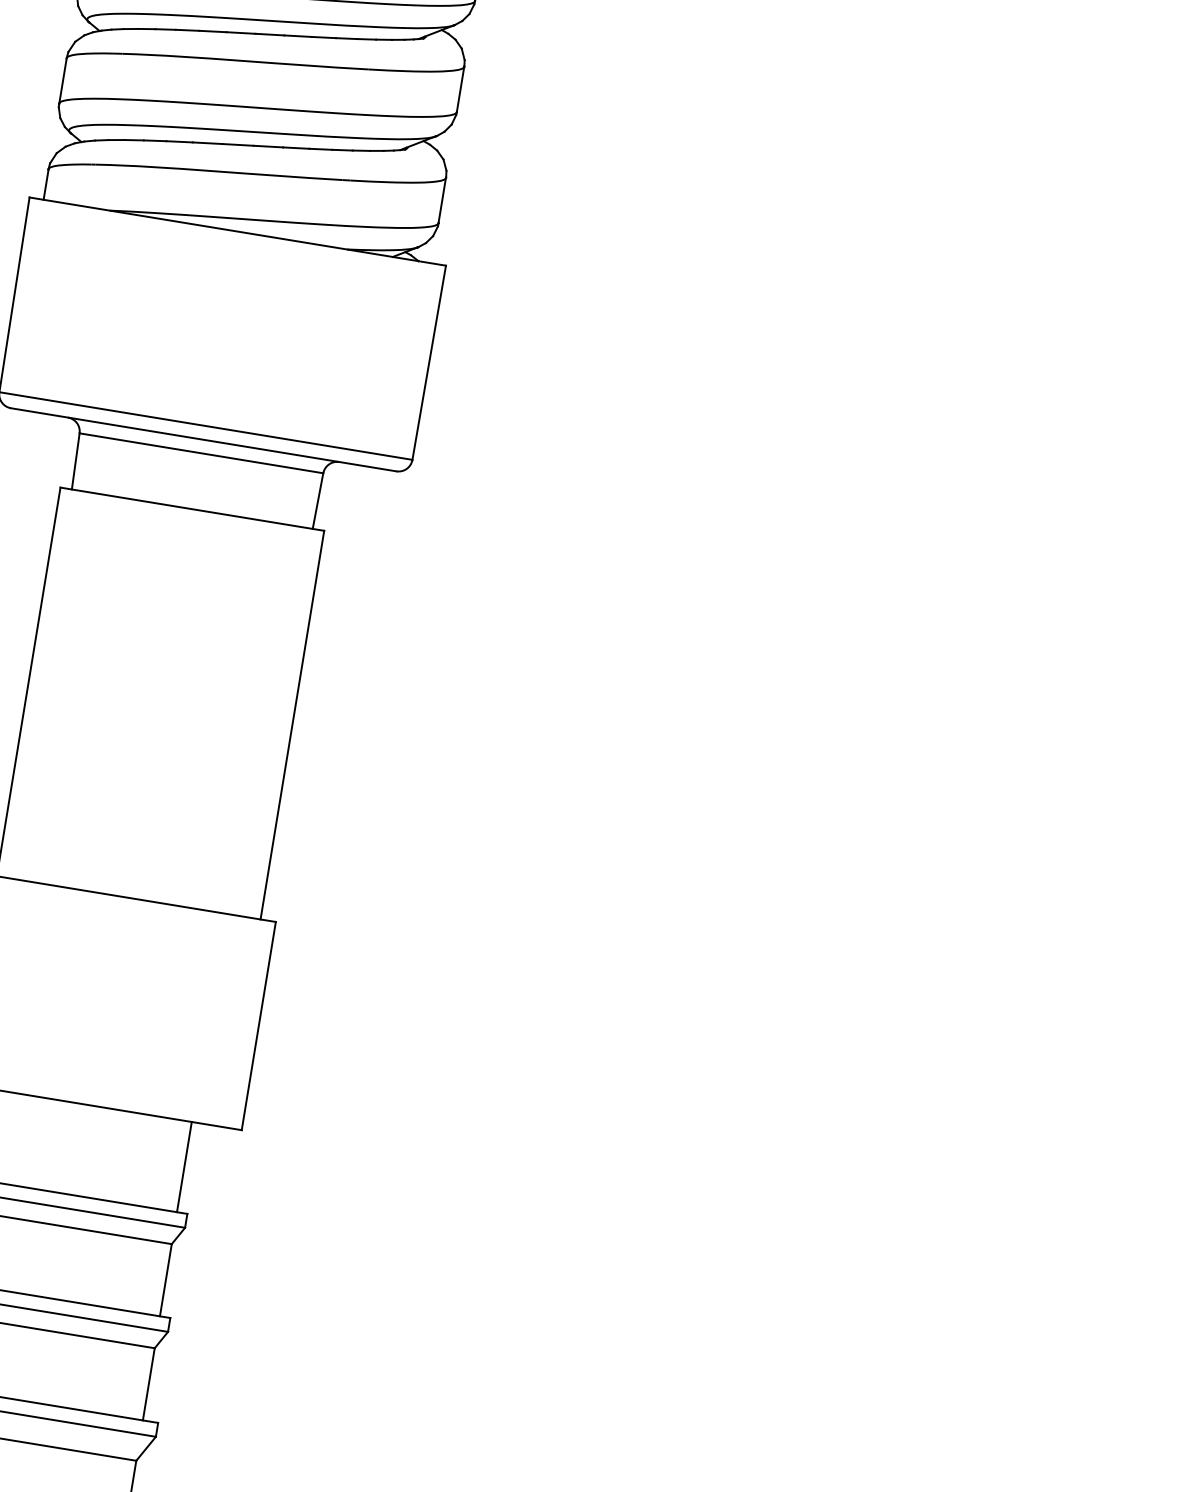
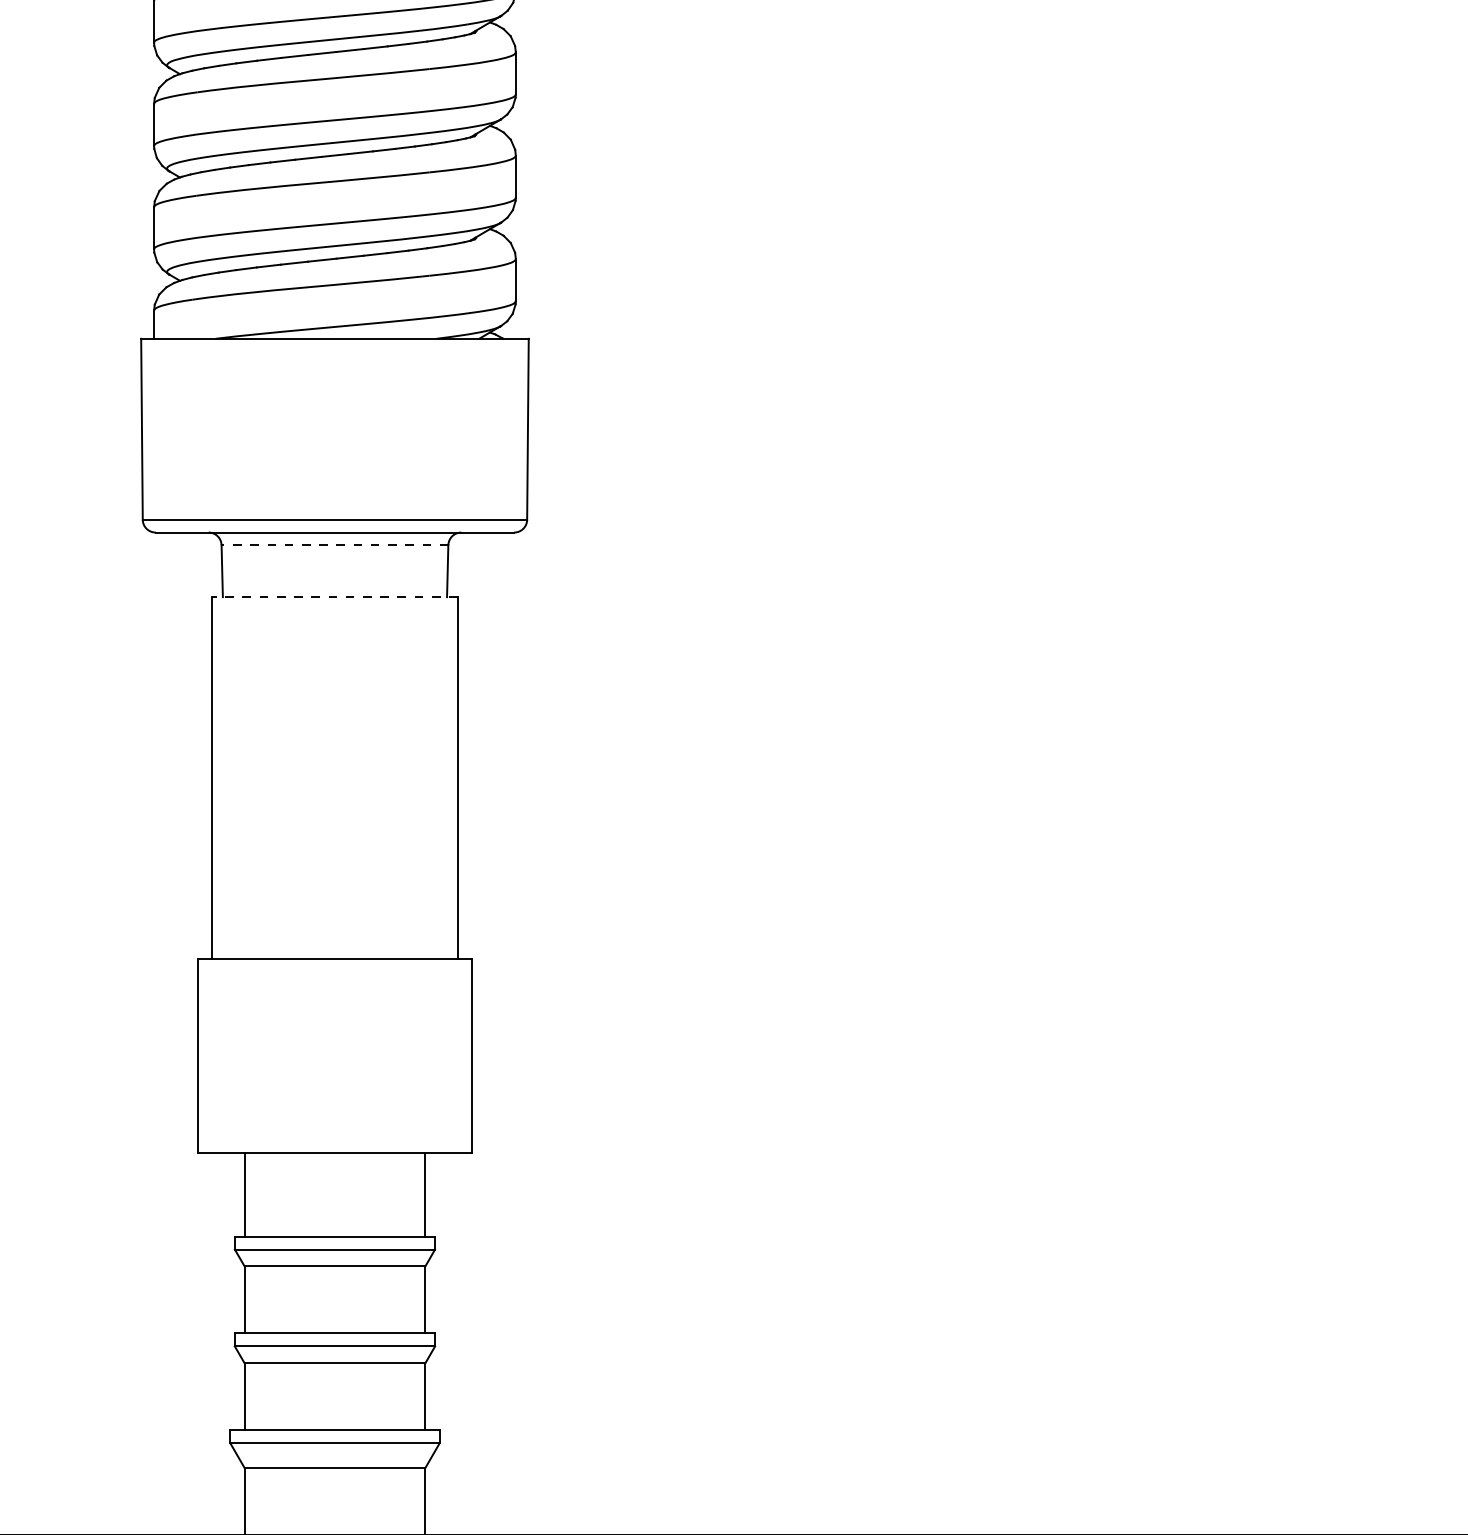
line: (200, 453) -> (334, 545), solid -> dashed
line: (192, 509) -> (335, 597), solid -> dashed

